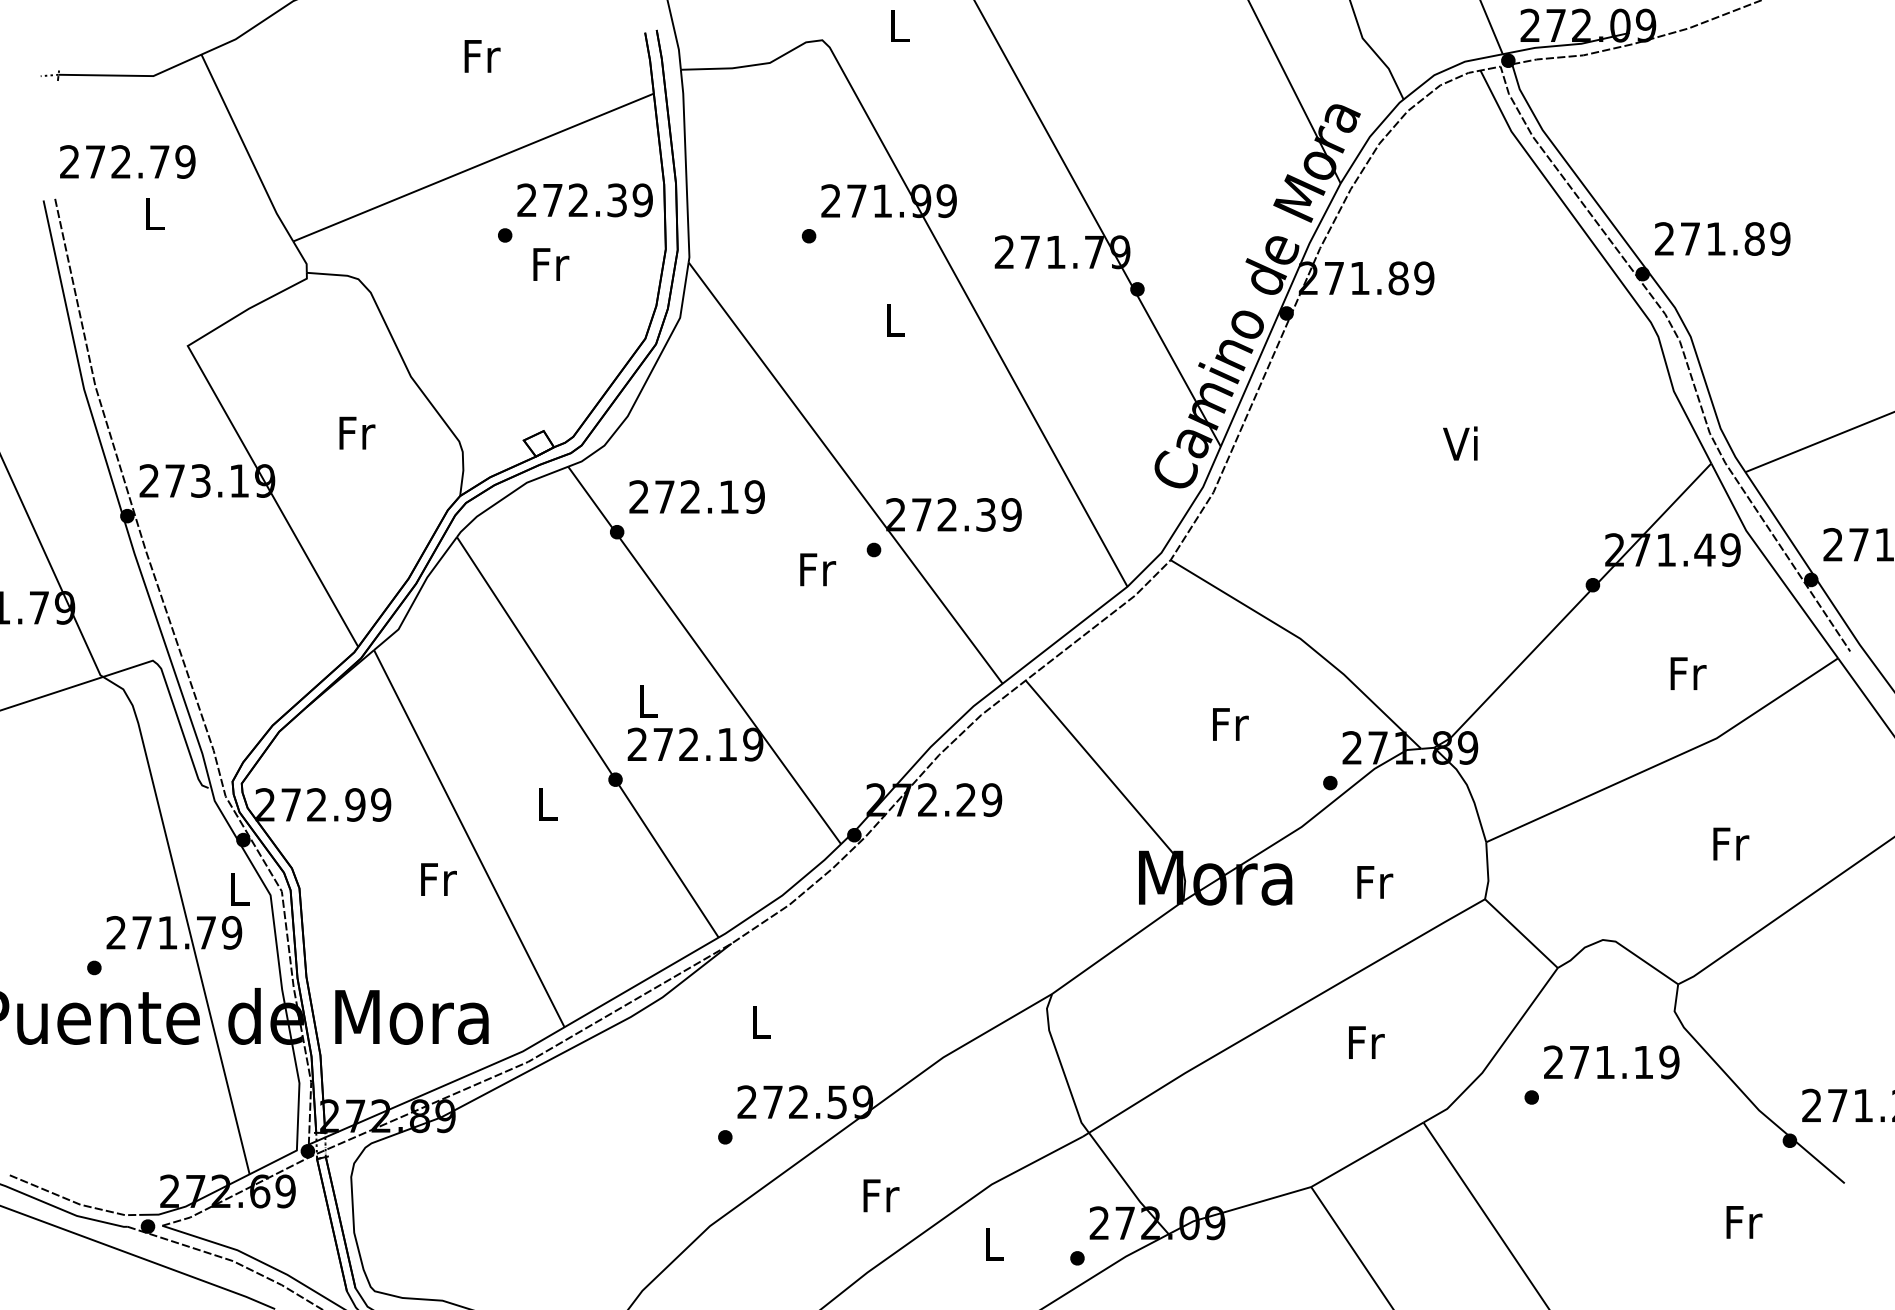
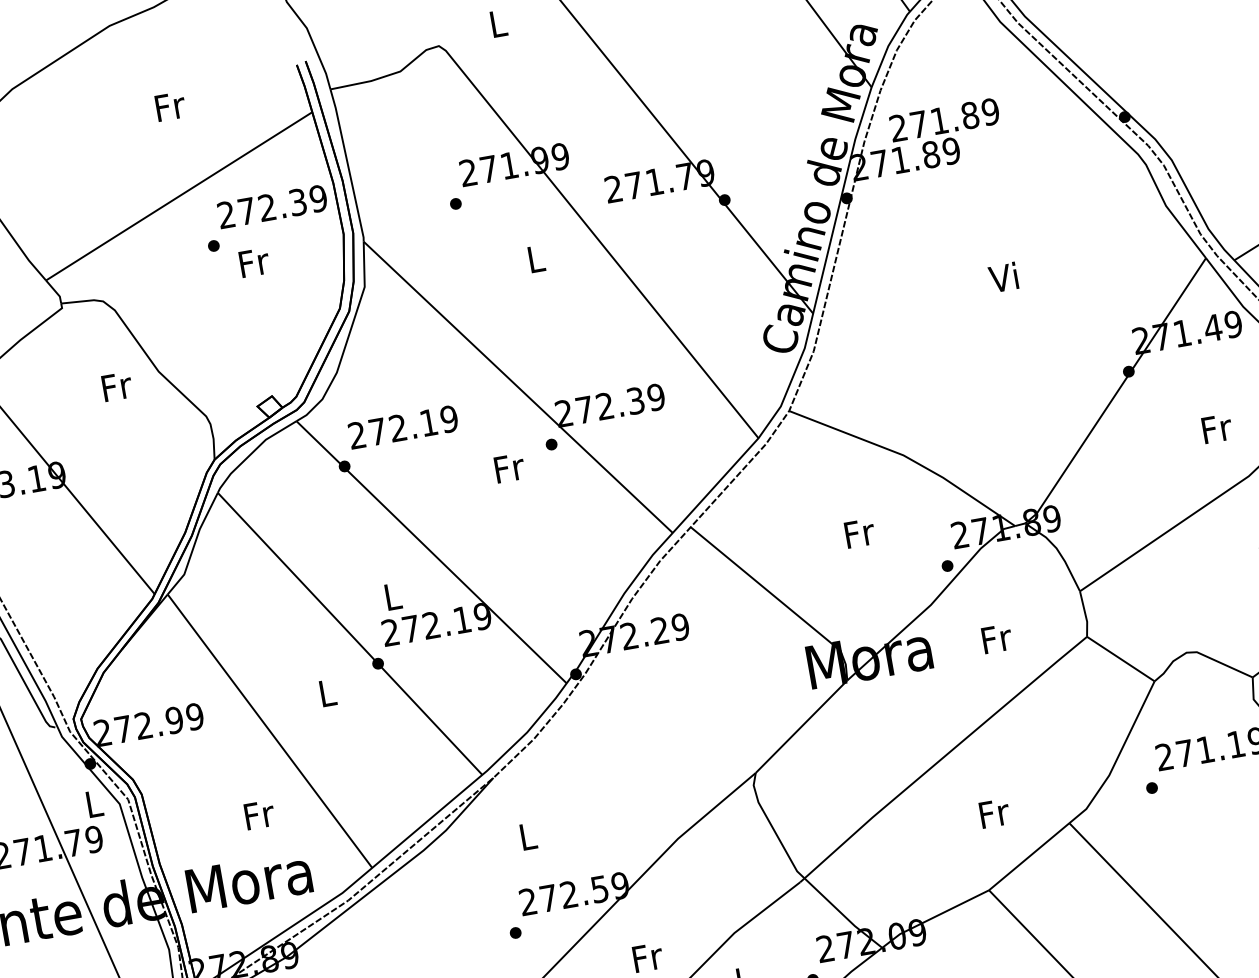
text: (1722, 238) -> (944, 119), moved
text: (357, 432) -> (117, 386), moved
text: (438, 879) -> (259, 814), moved
text: (1366, 1042) -> (994, 813), moved

